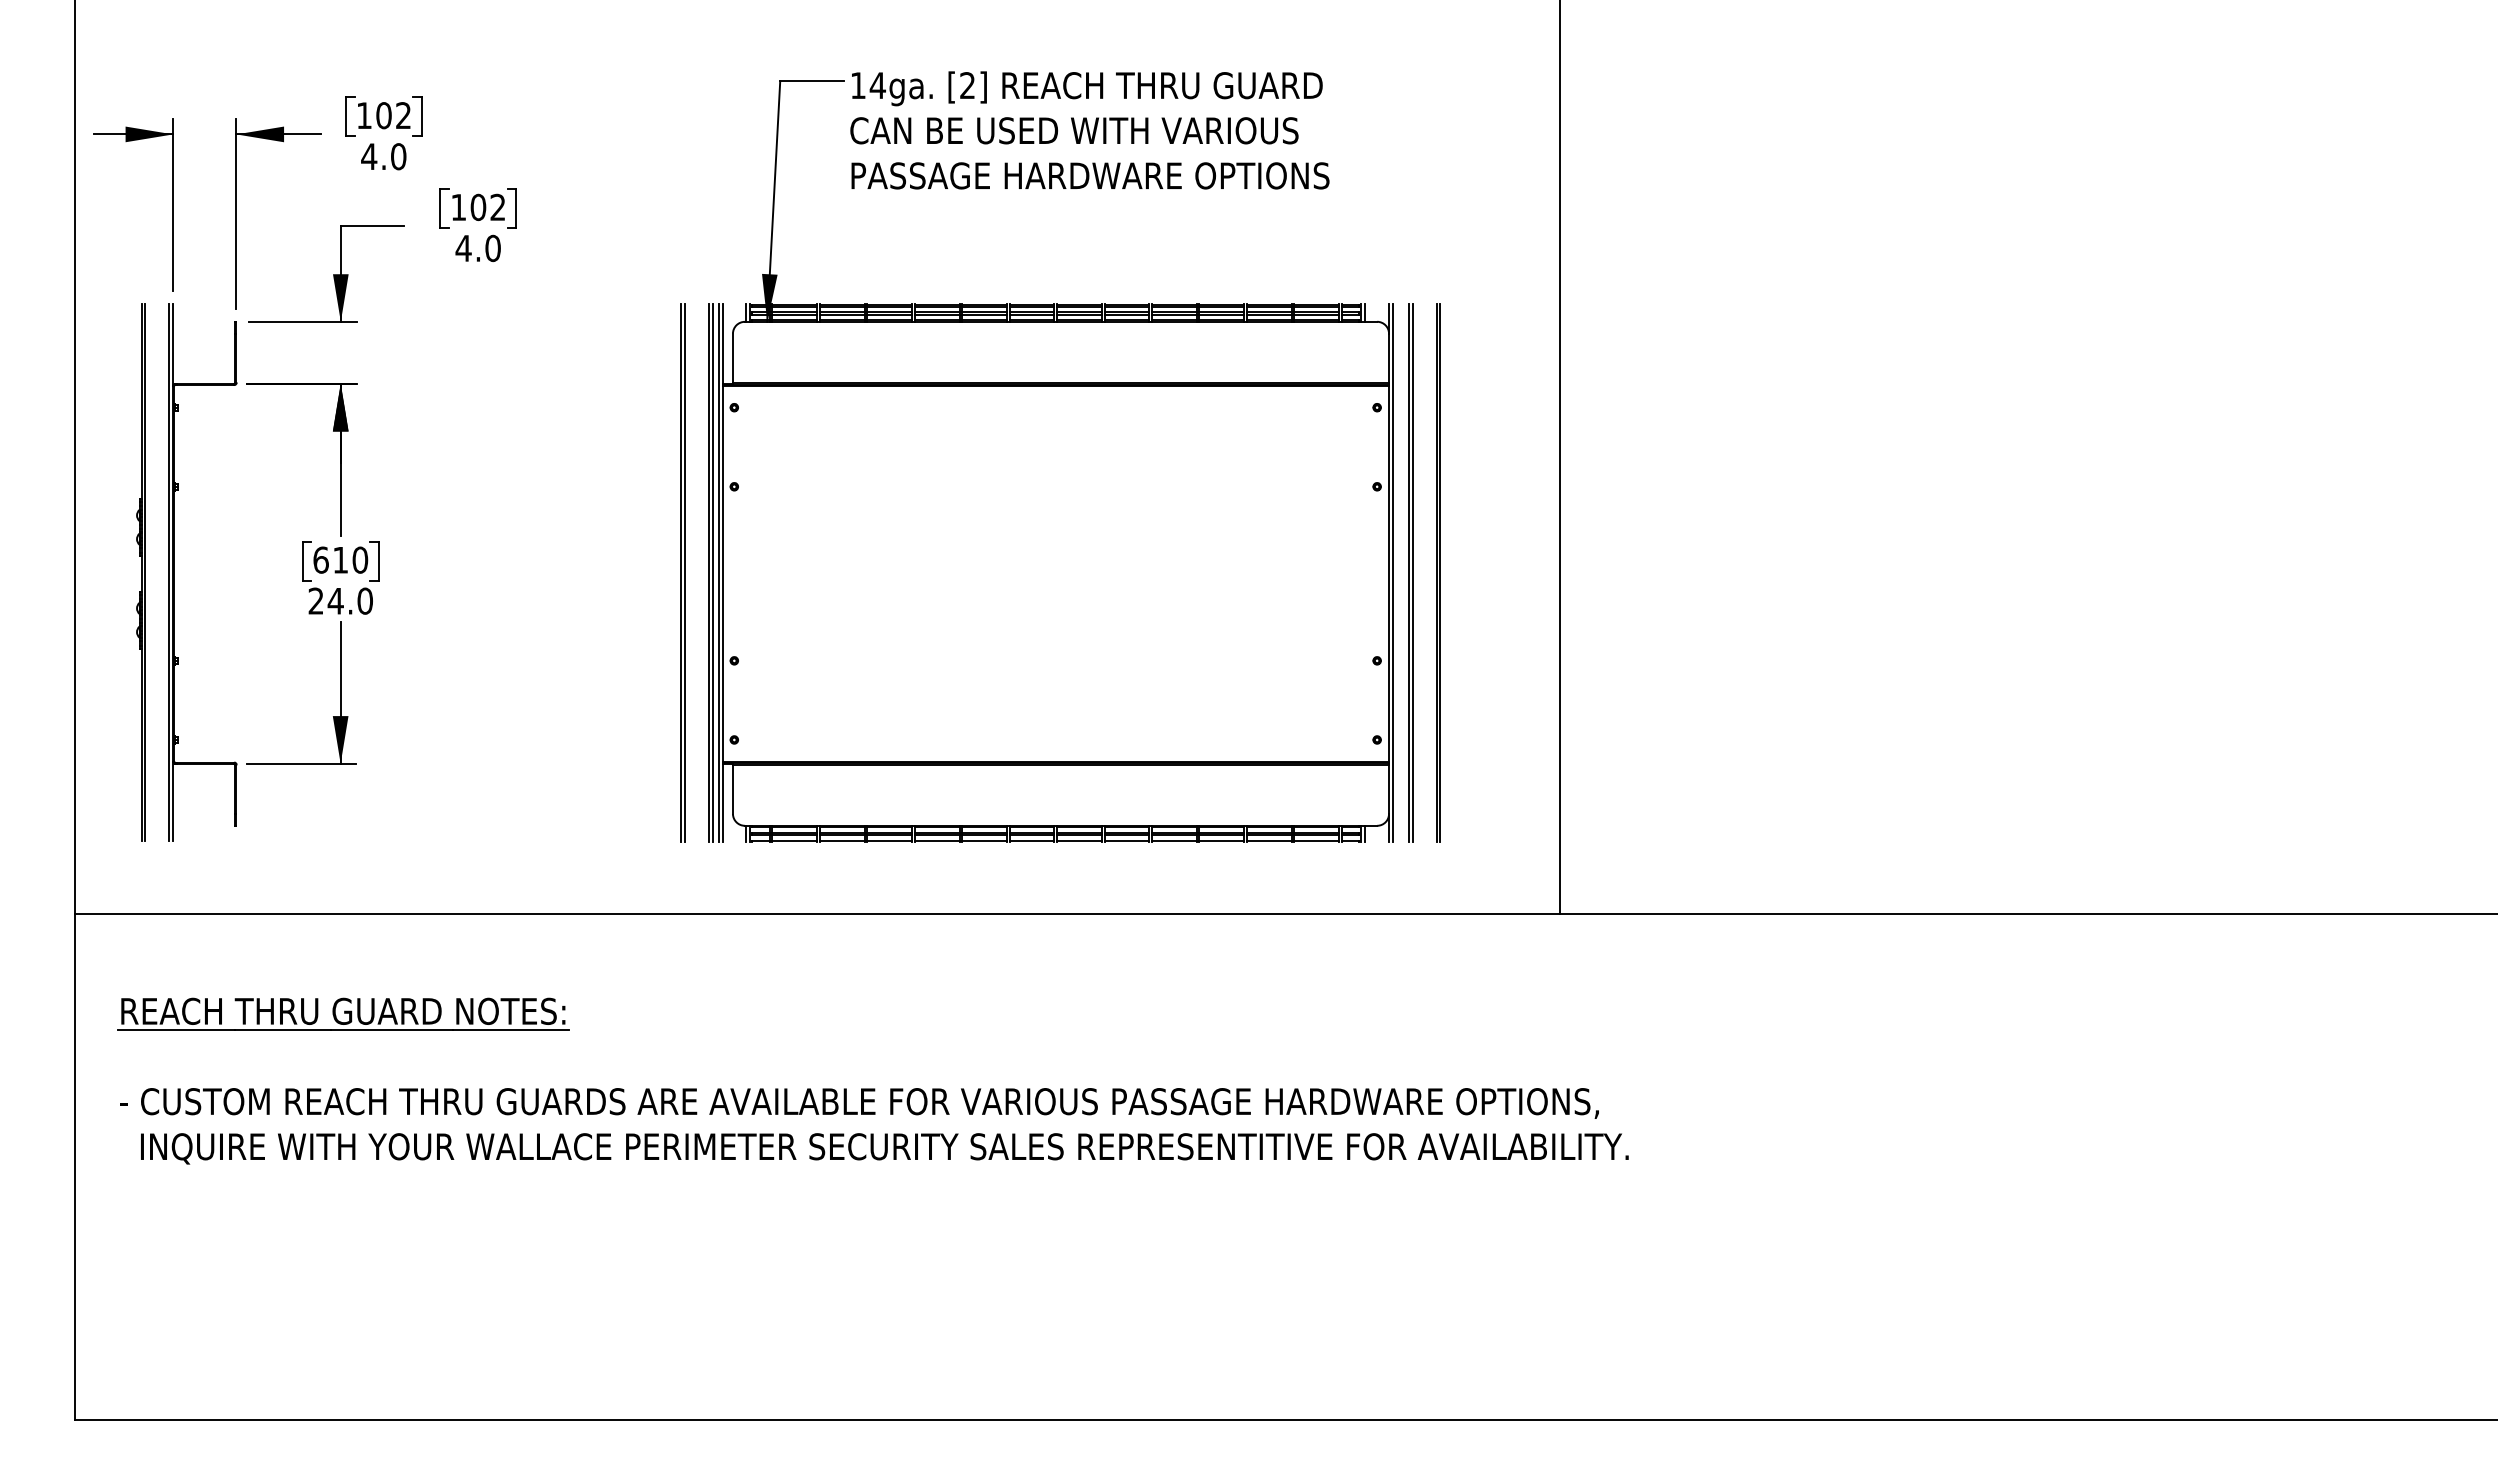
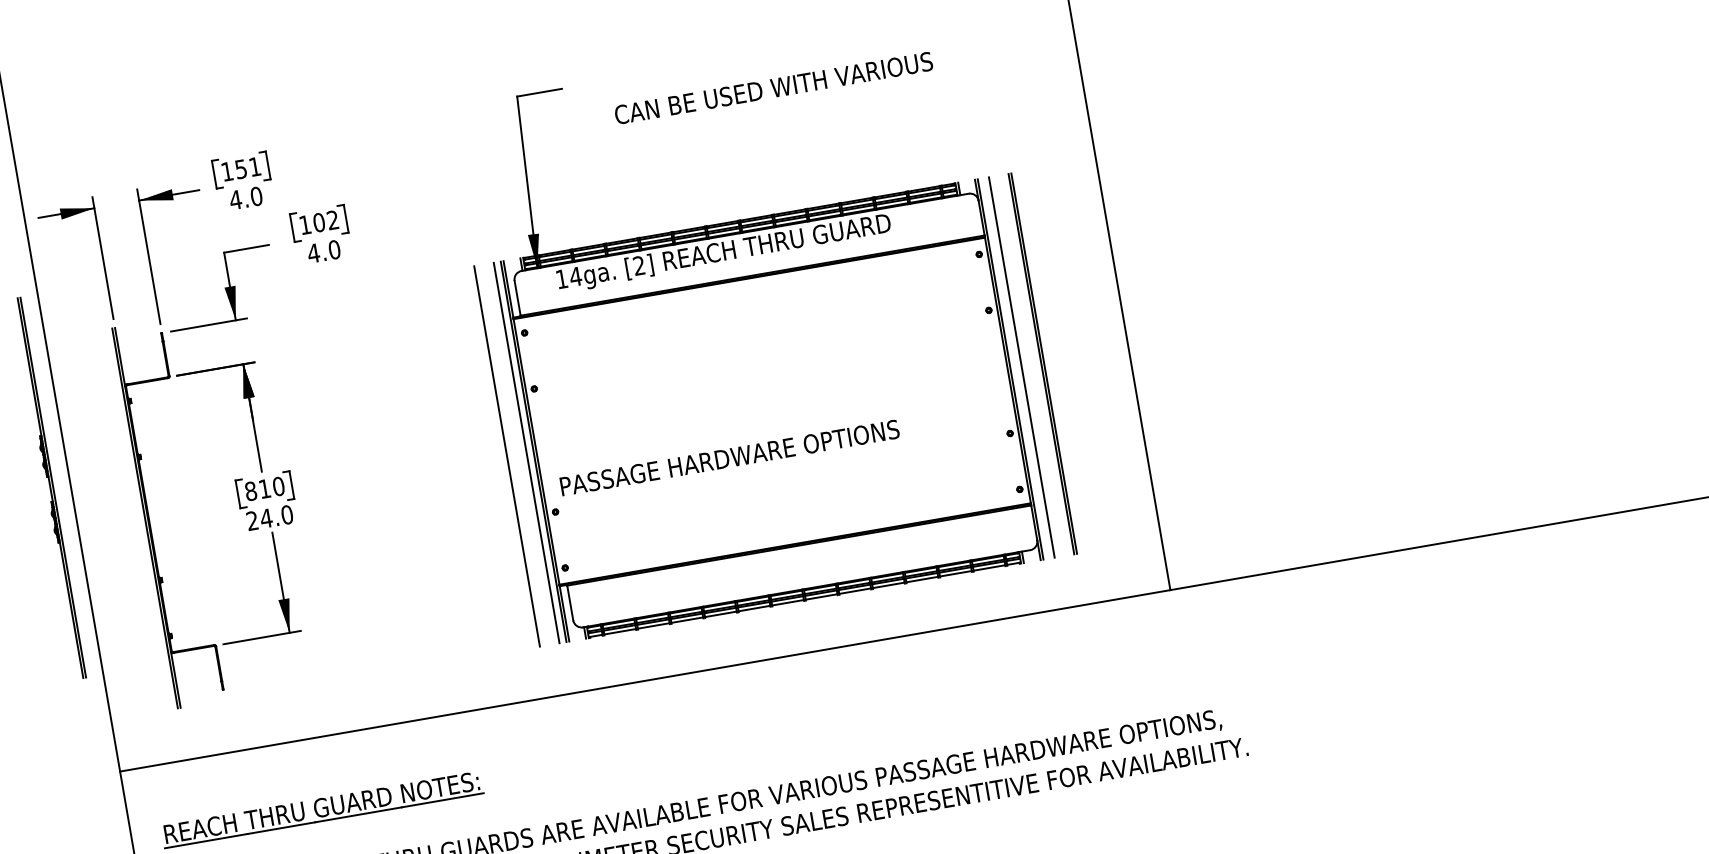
text: (1087, 88) -> (724, 253), moved
text: (393, 115) -> (247, 167), 102 -> 151
text: (1074, 130) -> (773, 88), moved
text: (1090, 175) -> (729, 457), moved
text: (320, 559) -> (250, 490), 610 -> 810
part: (140, 572) -> (49, 488), moved
line: (684, 572) -> (509, 455), removed
line: (712, 572) -> (529, 452), removed
line: (1412, 572) -> (1024, 366), removed

